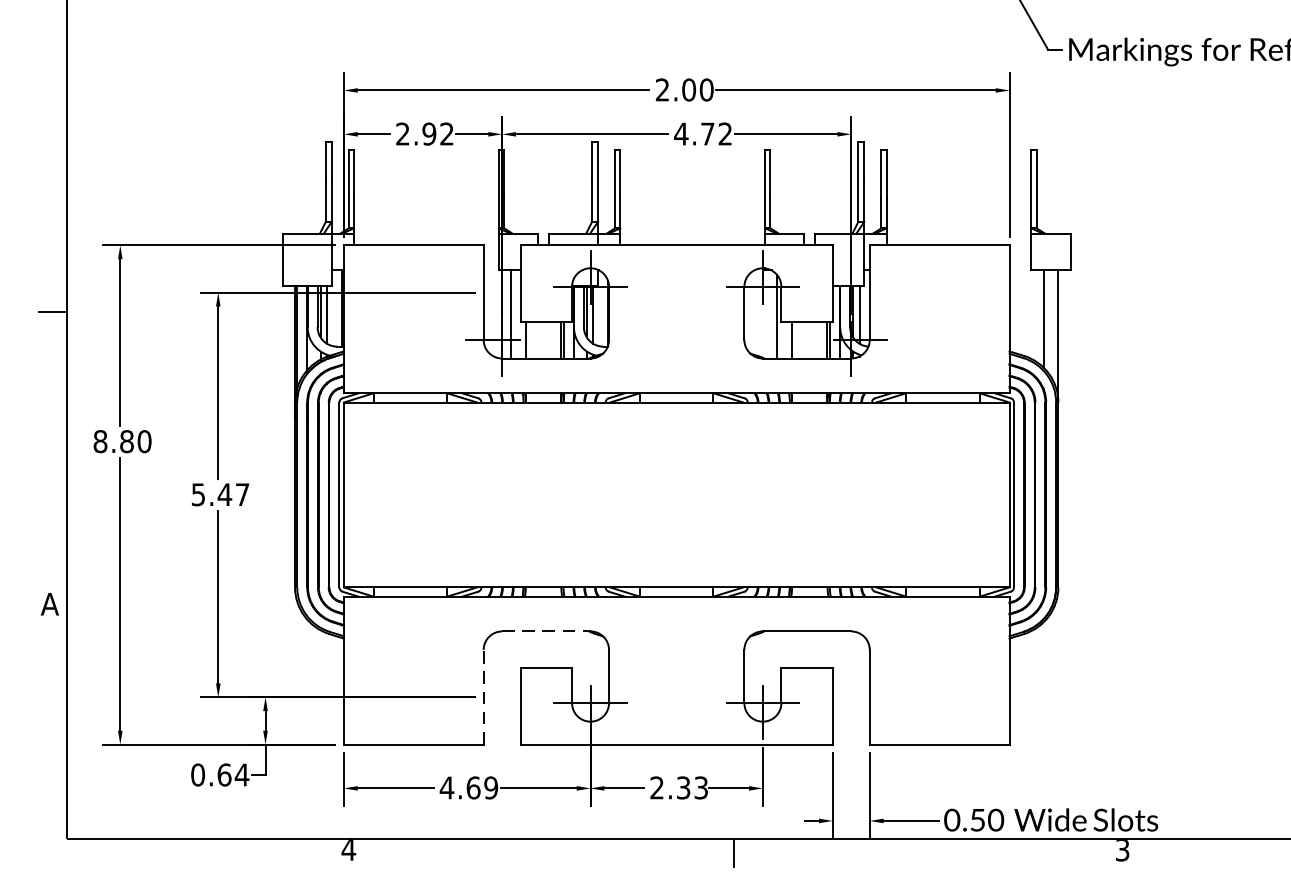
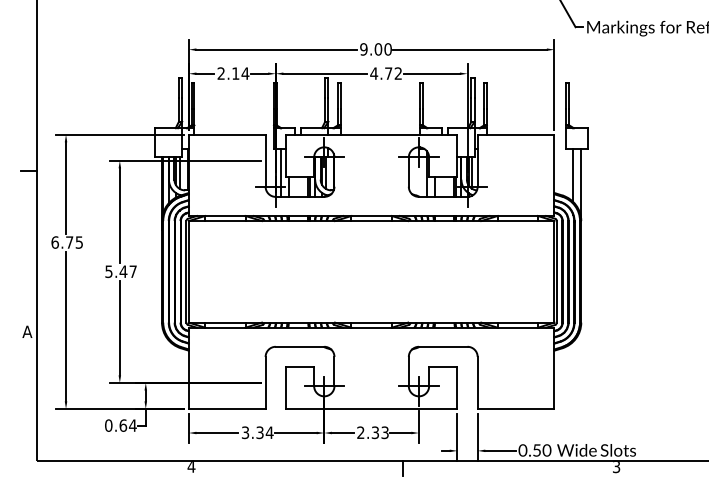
text: (661, 90) -> (363, 49), 2.00 -> 9.00
text: (437, 133) -> (240, 73), 2.92 -> 2.14
text: (122, 441) -> (67, 242), 8.80 -> 6.75
line: (547, 630) -> (300, 346), dashed -> solid
line: (483, 696) -> (265, 382), dashed -> solid
text: (468, 787) -> (257, 432), 4.69 -> 3.34

